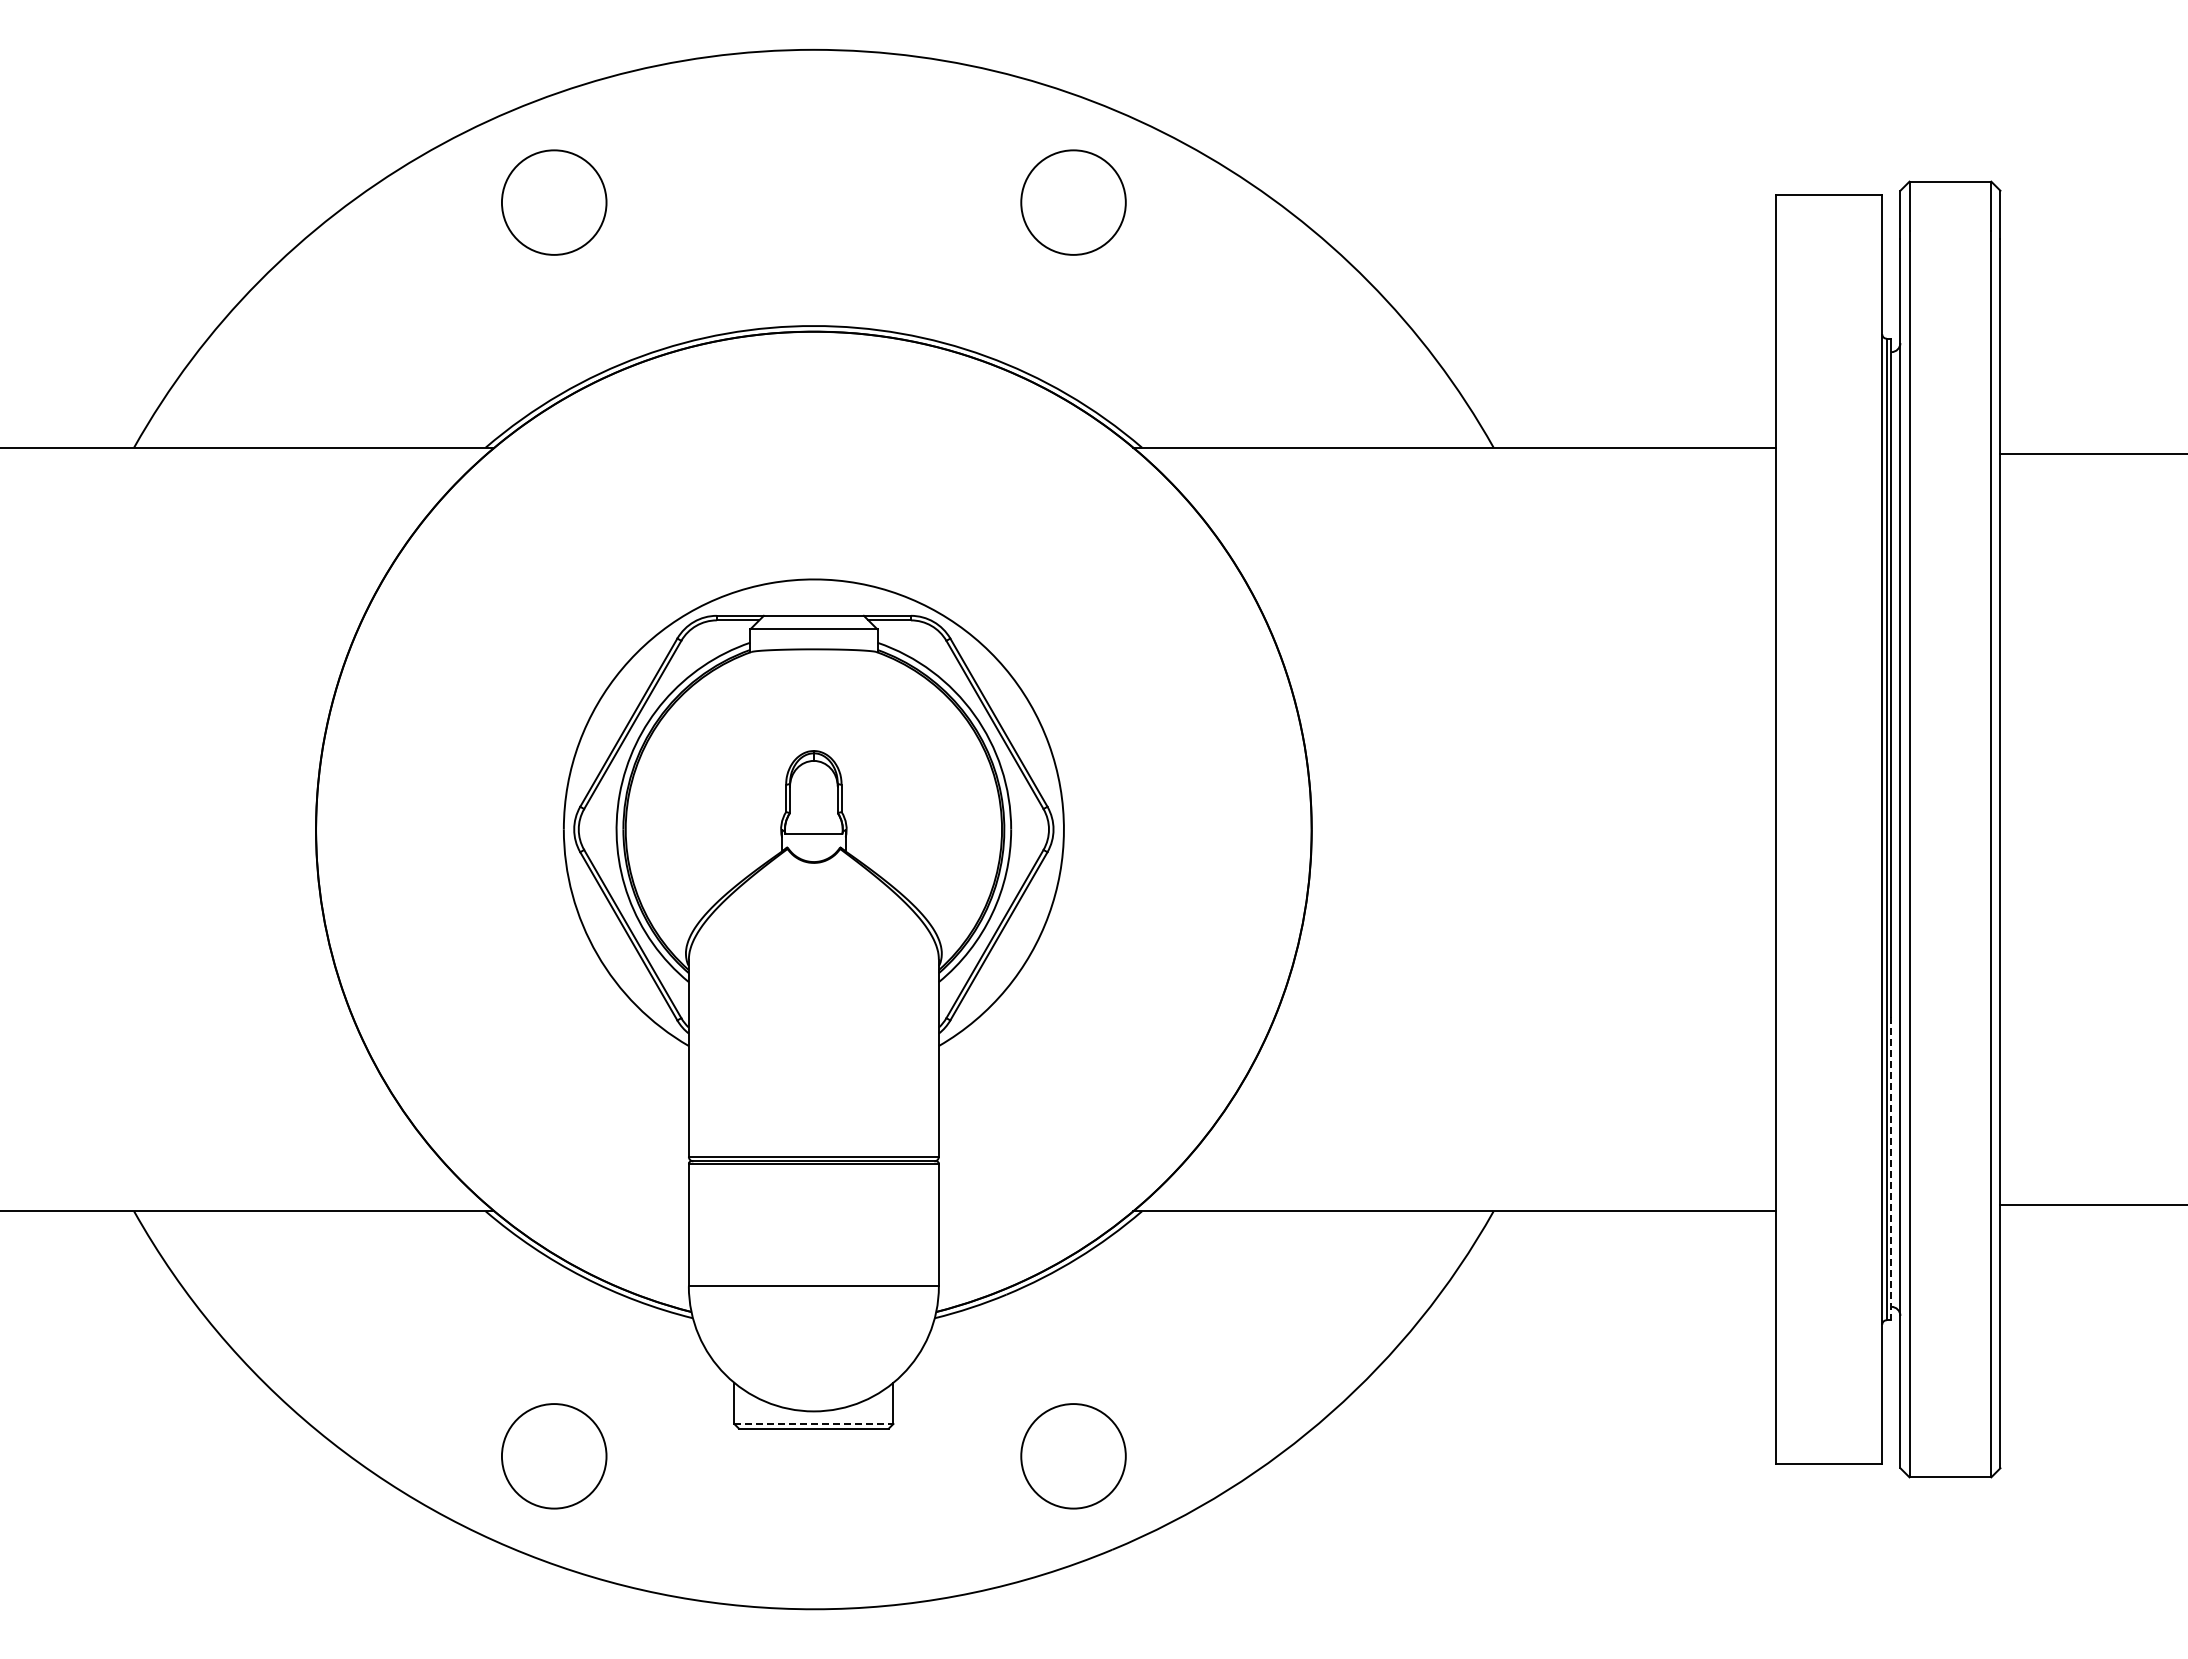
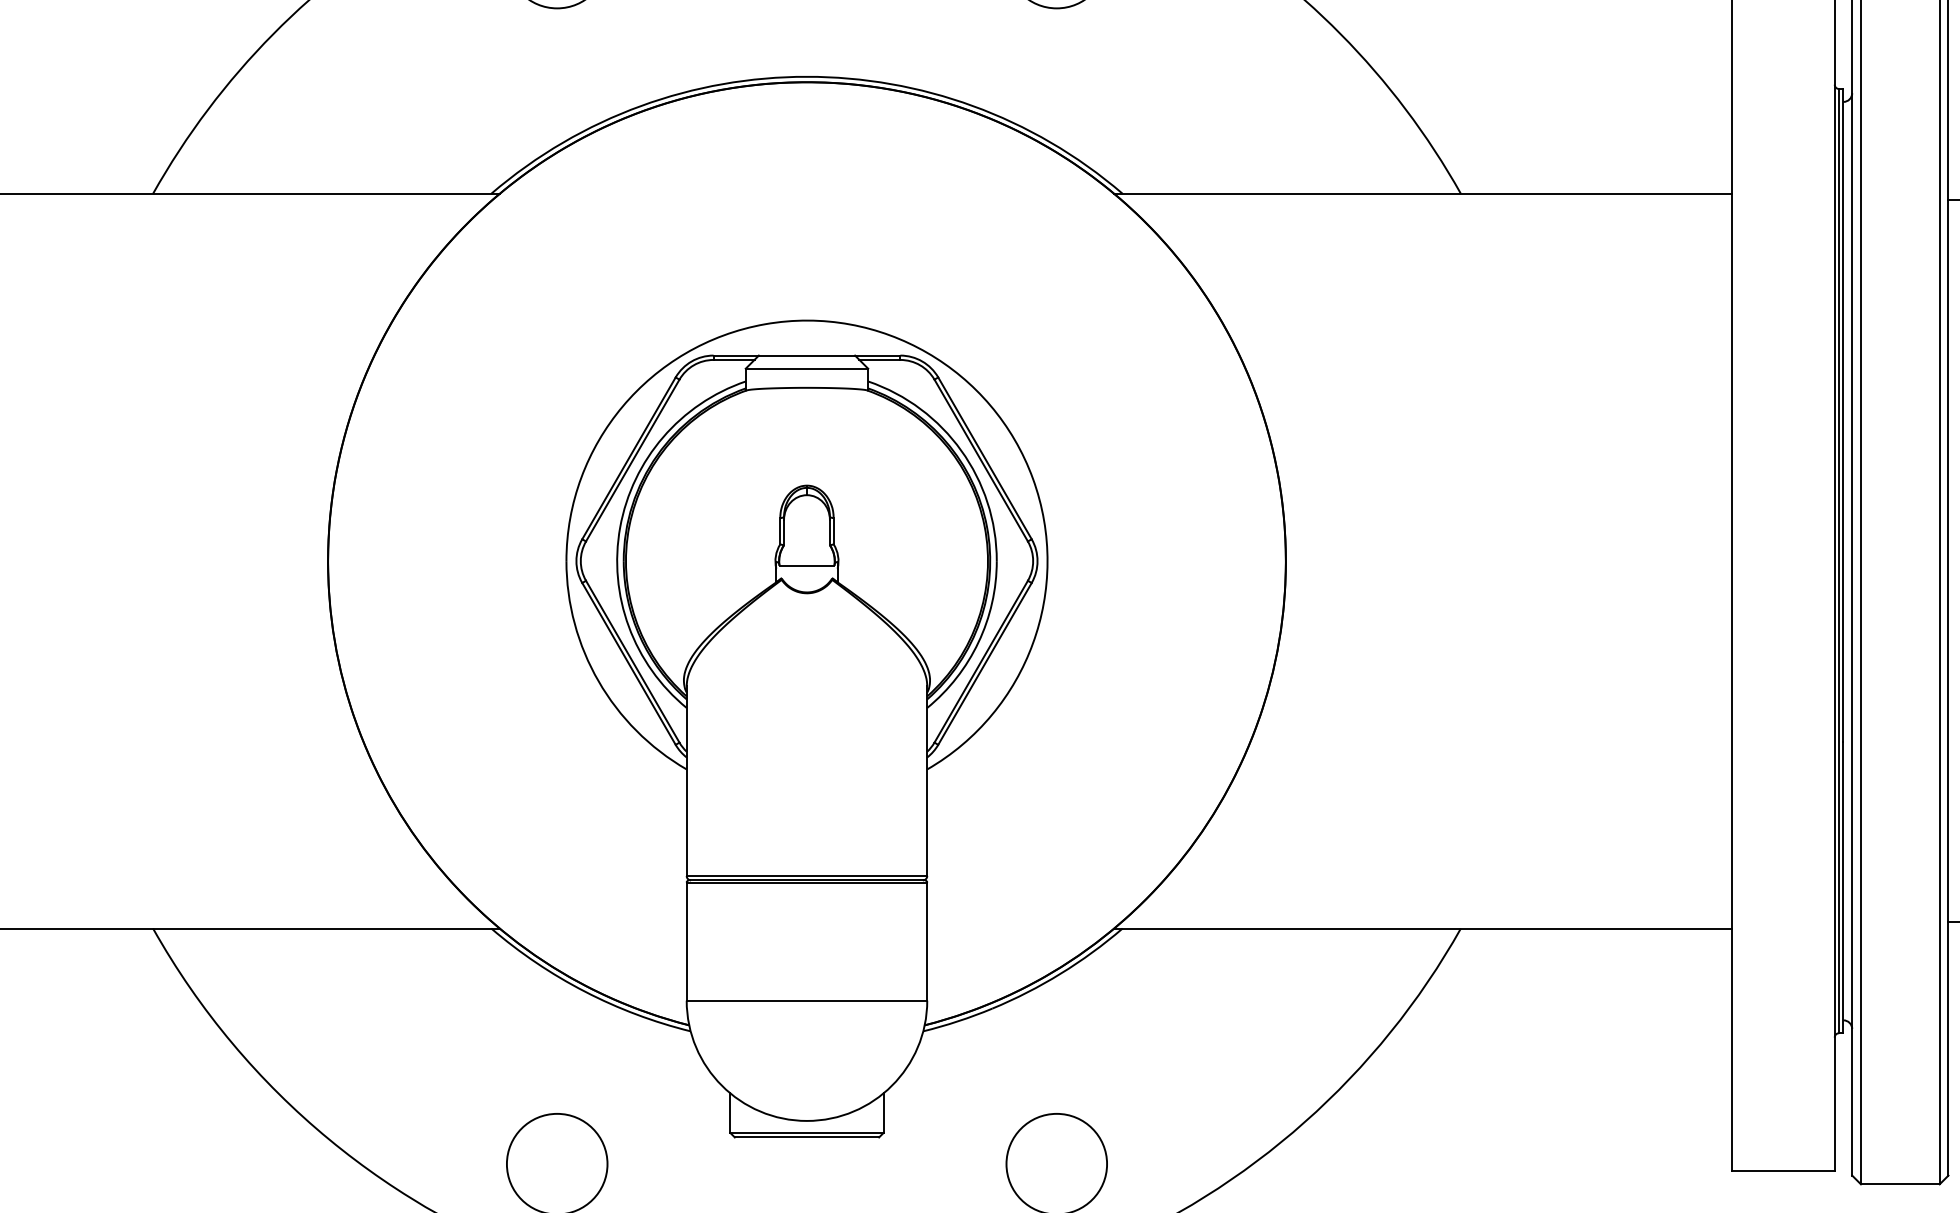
line: (1891, 1169) -> (1843, 888), dashed -> solid
line: (813, 1424) -> (806, 1133), dashed -> solid

